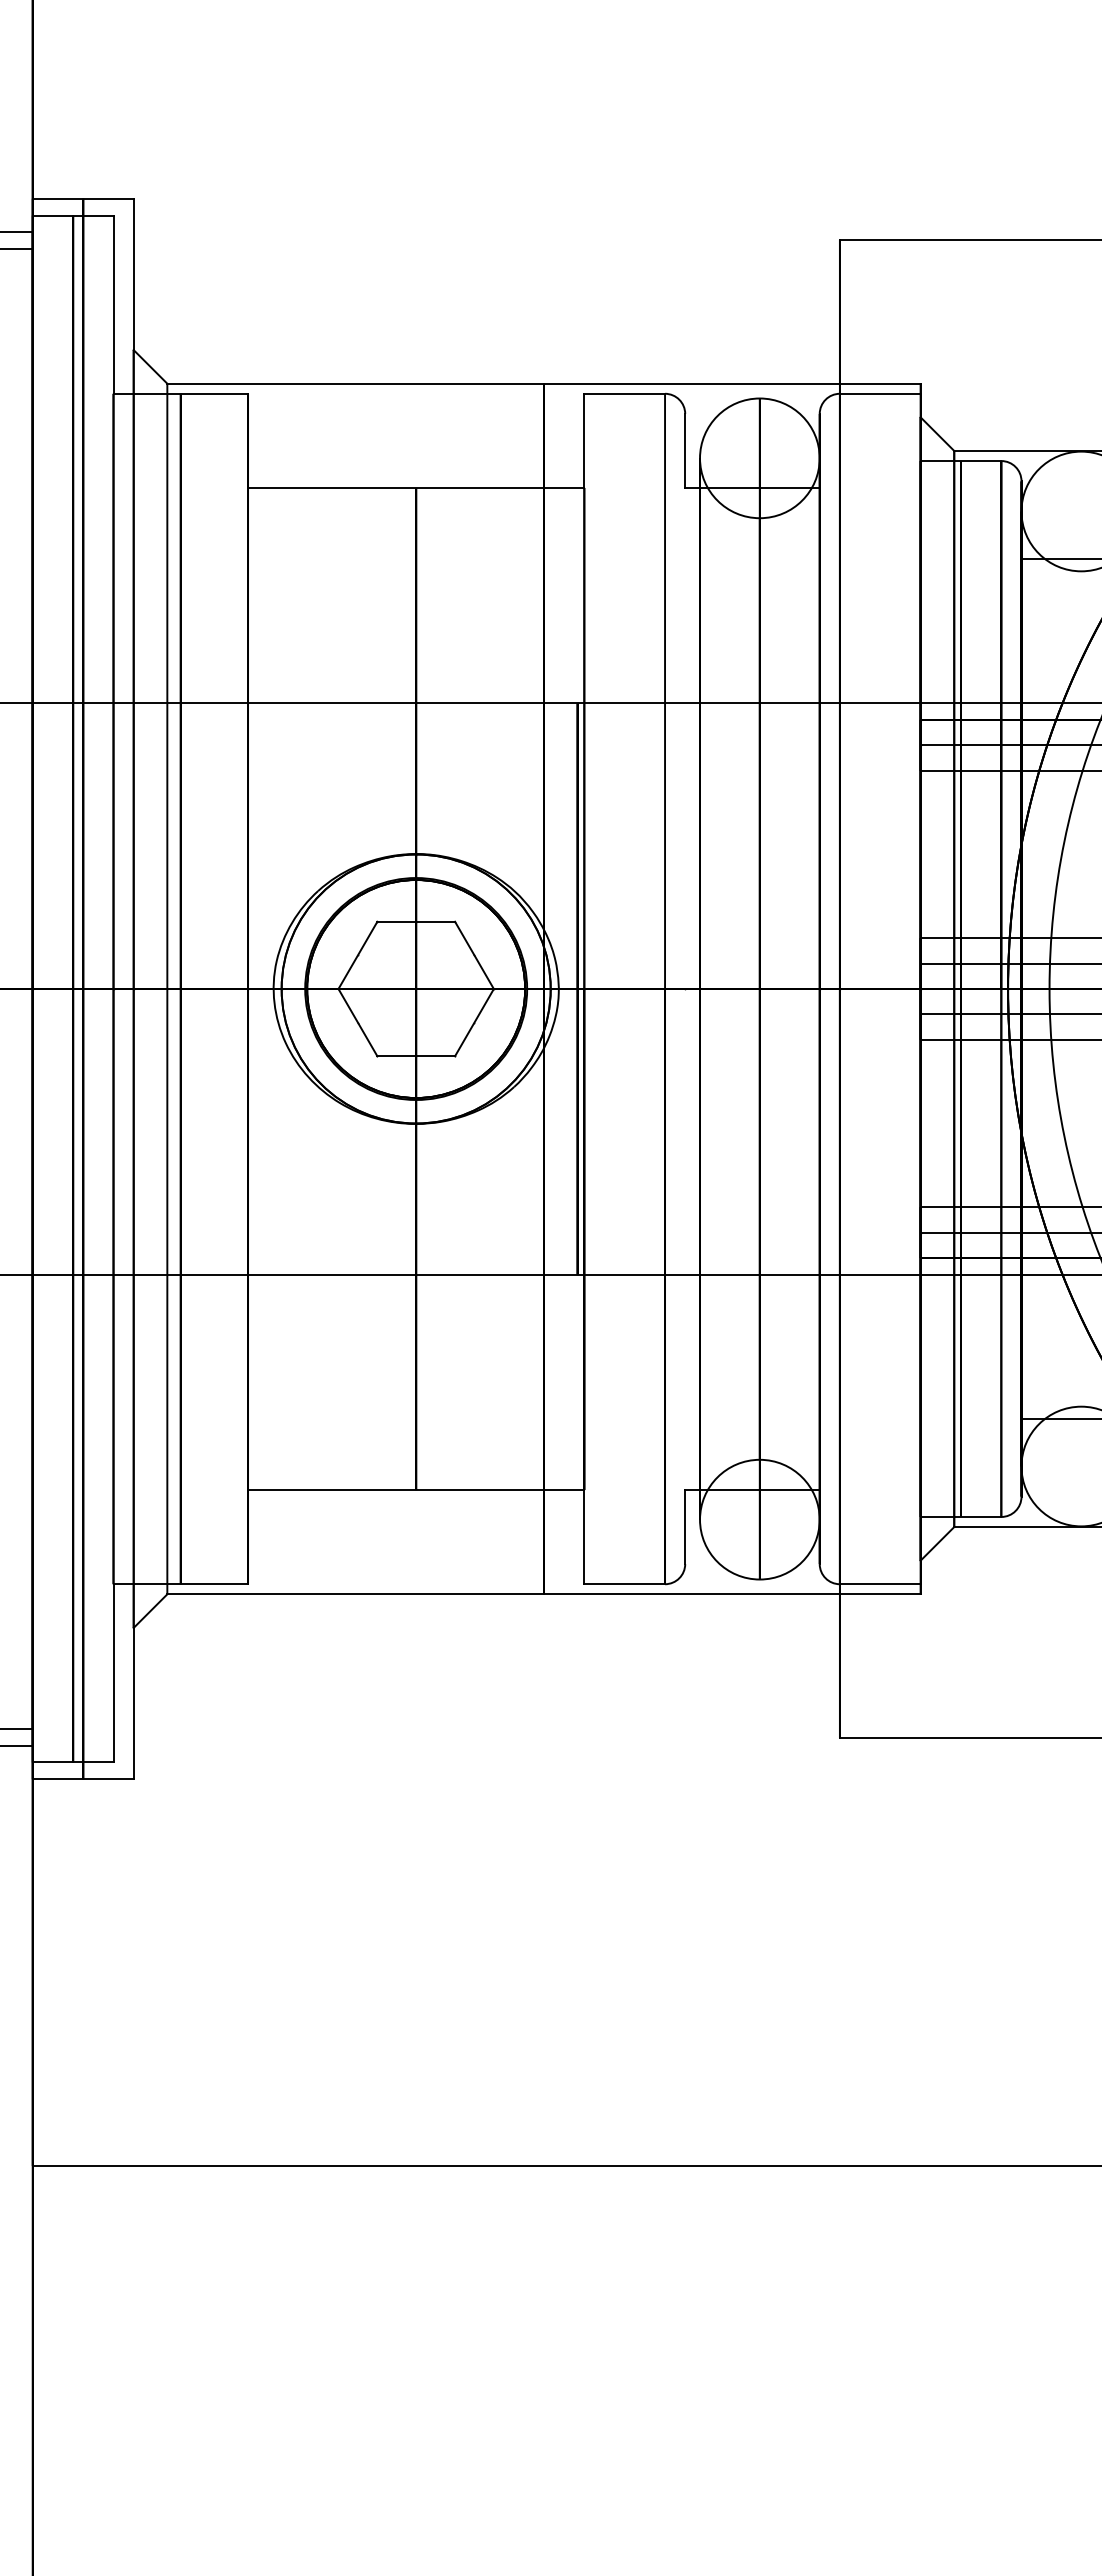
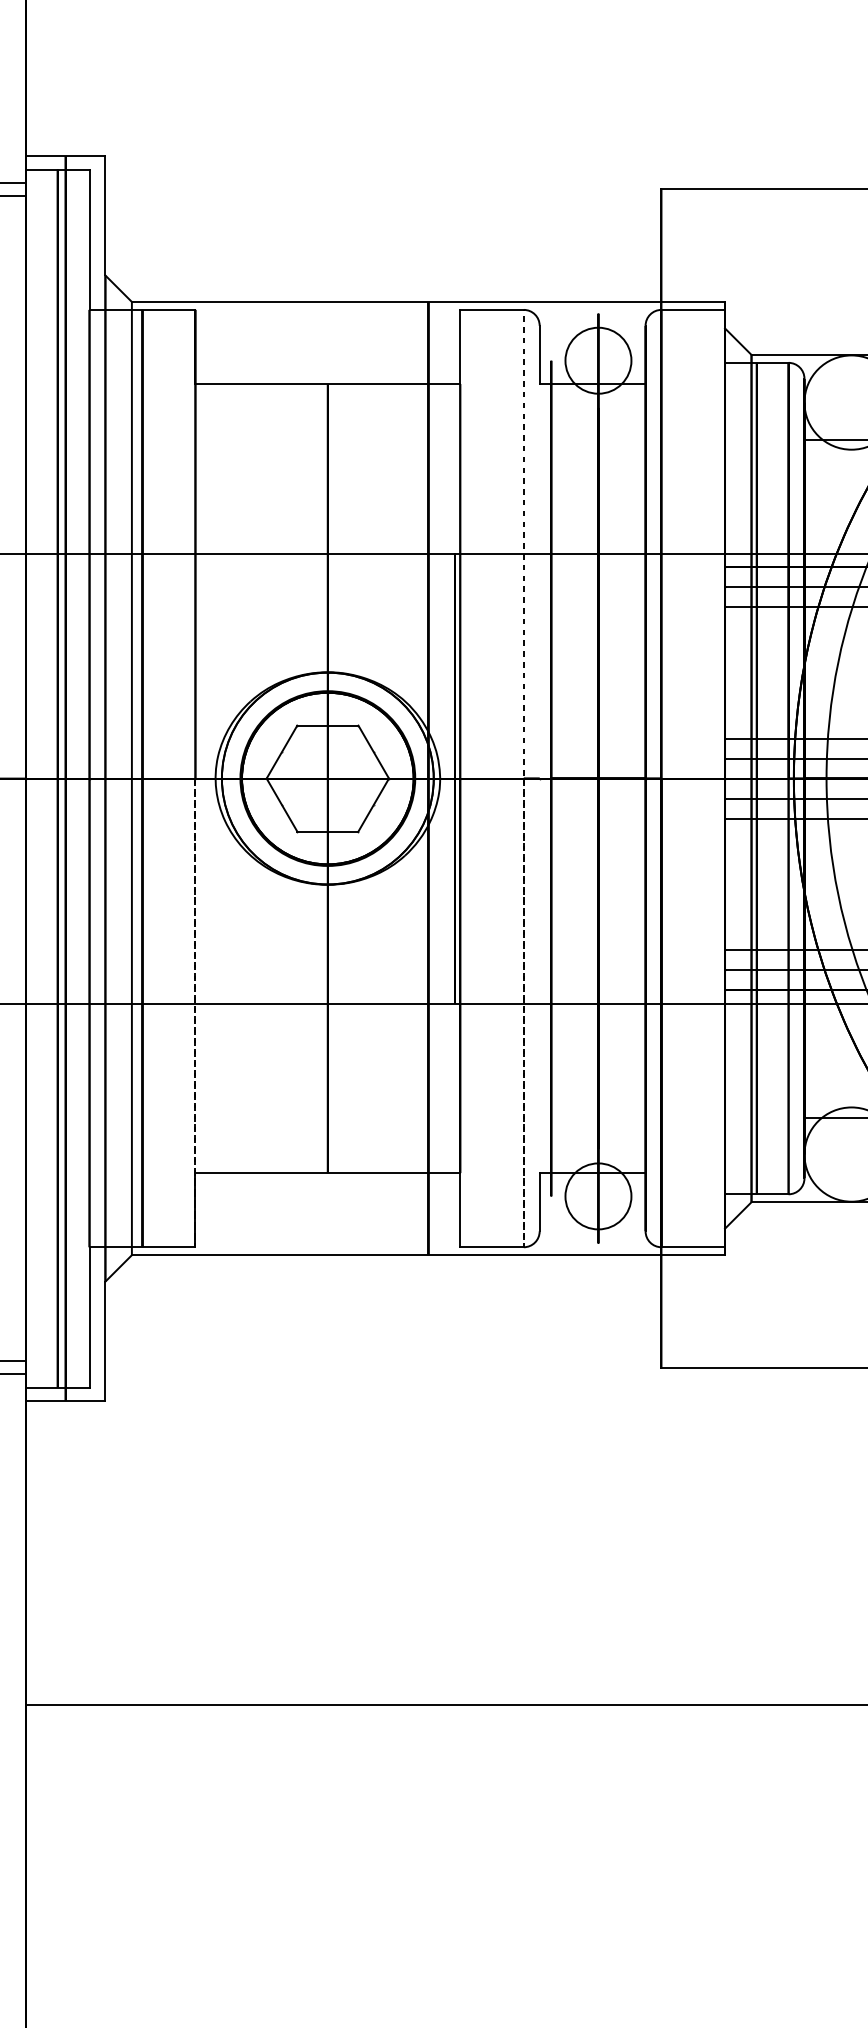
circle: (759, 458) -> (598, 360), size x0.7
arc: (665, 1297) -> (524, 1021), solid -> dashed
circle: (759, 1519) -> (598, 1196), size x0.7
arc: (248, 1584) -> (195, 1247), solid -> dashed

